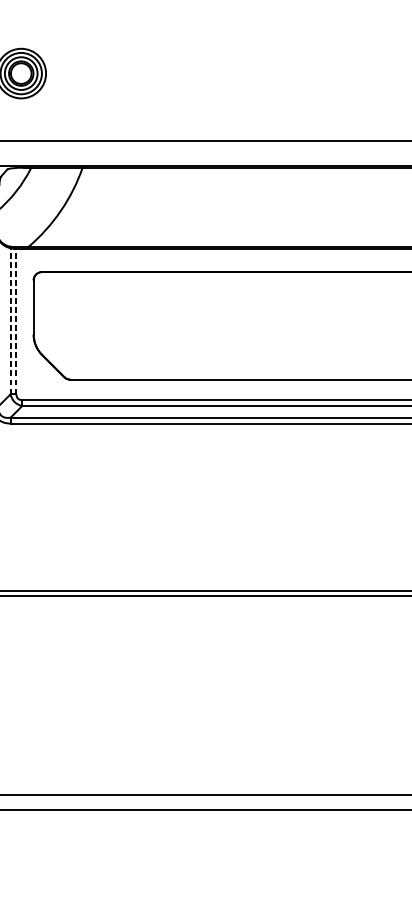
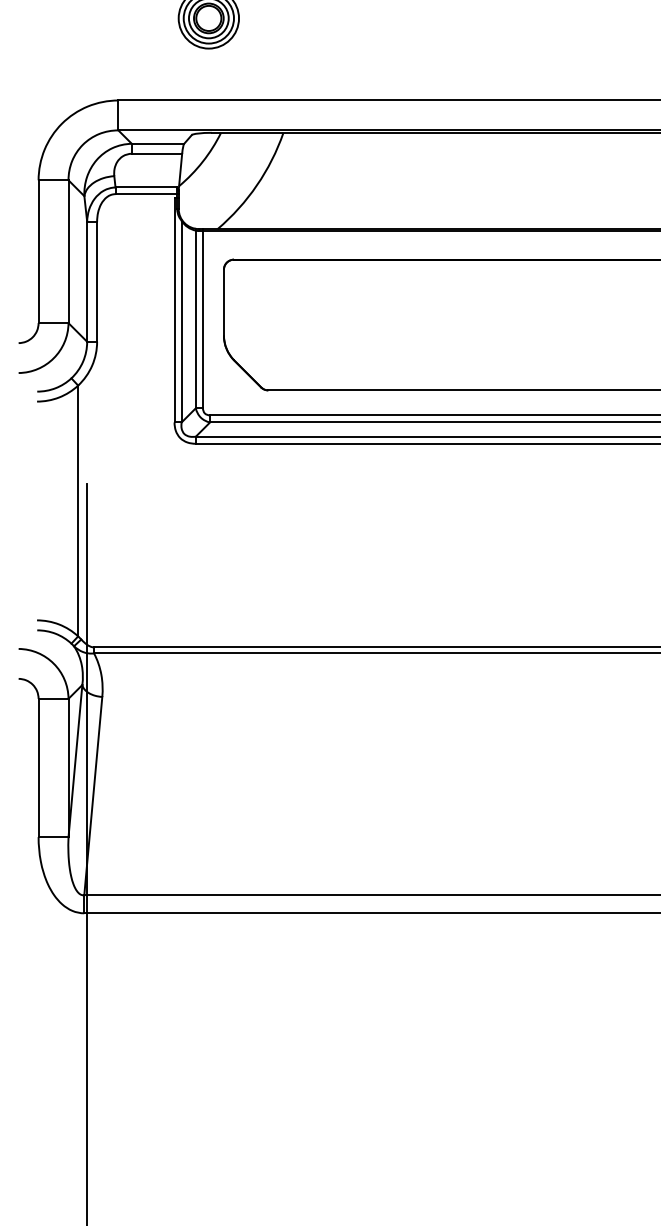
line: (16, 320) -> (202, 318), dashed -> solid
line: (10, 321) -> (195, 319), dashed -> solid

